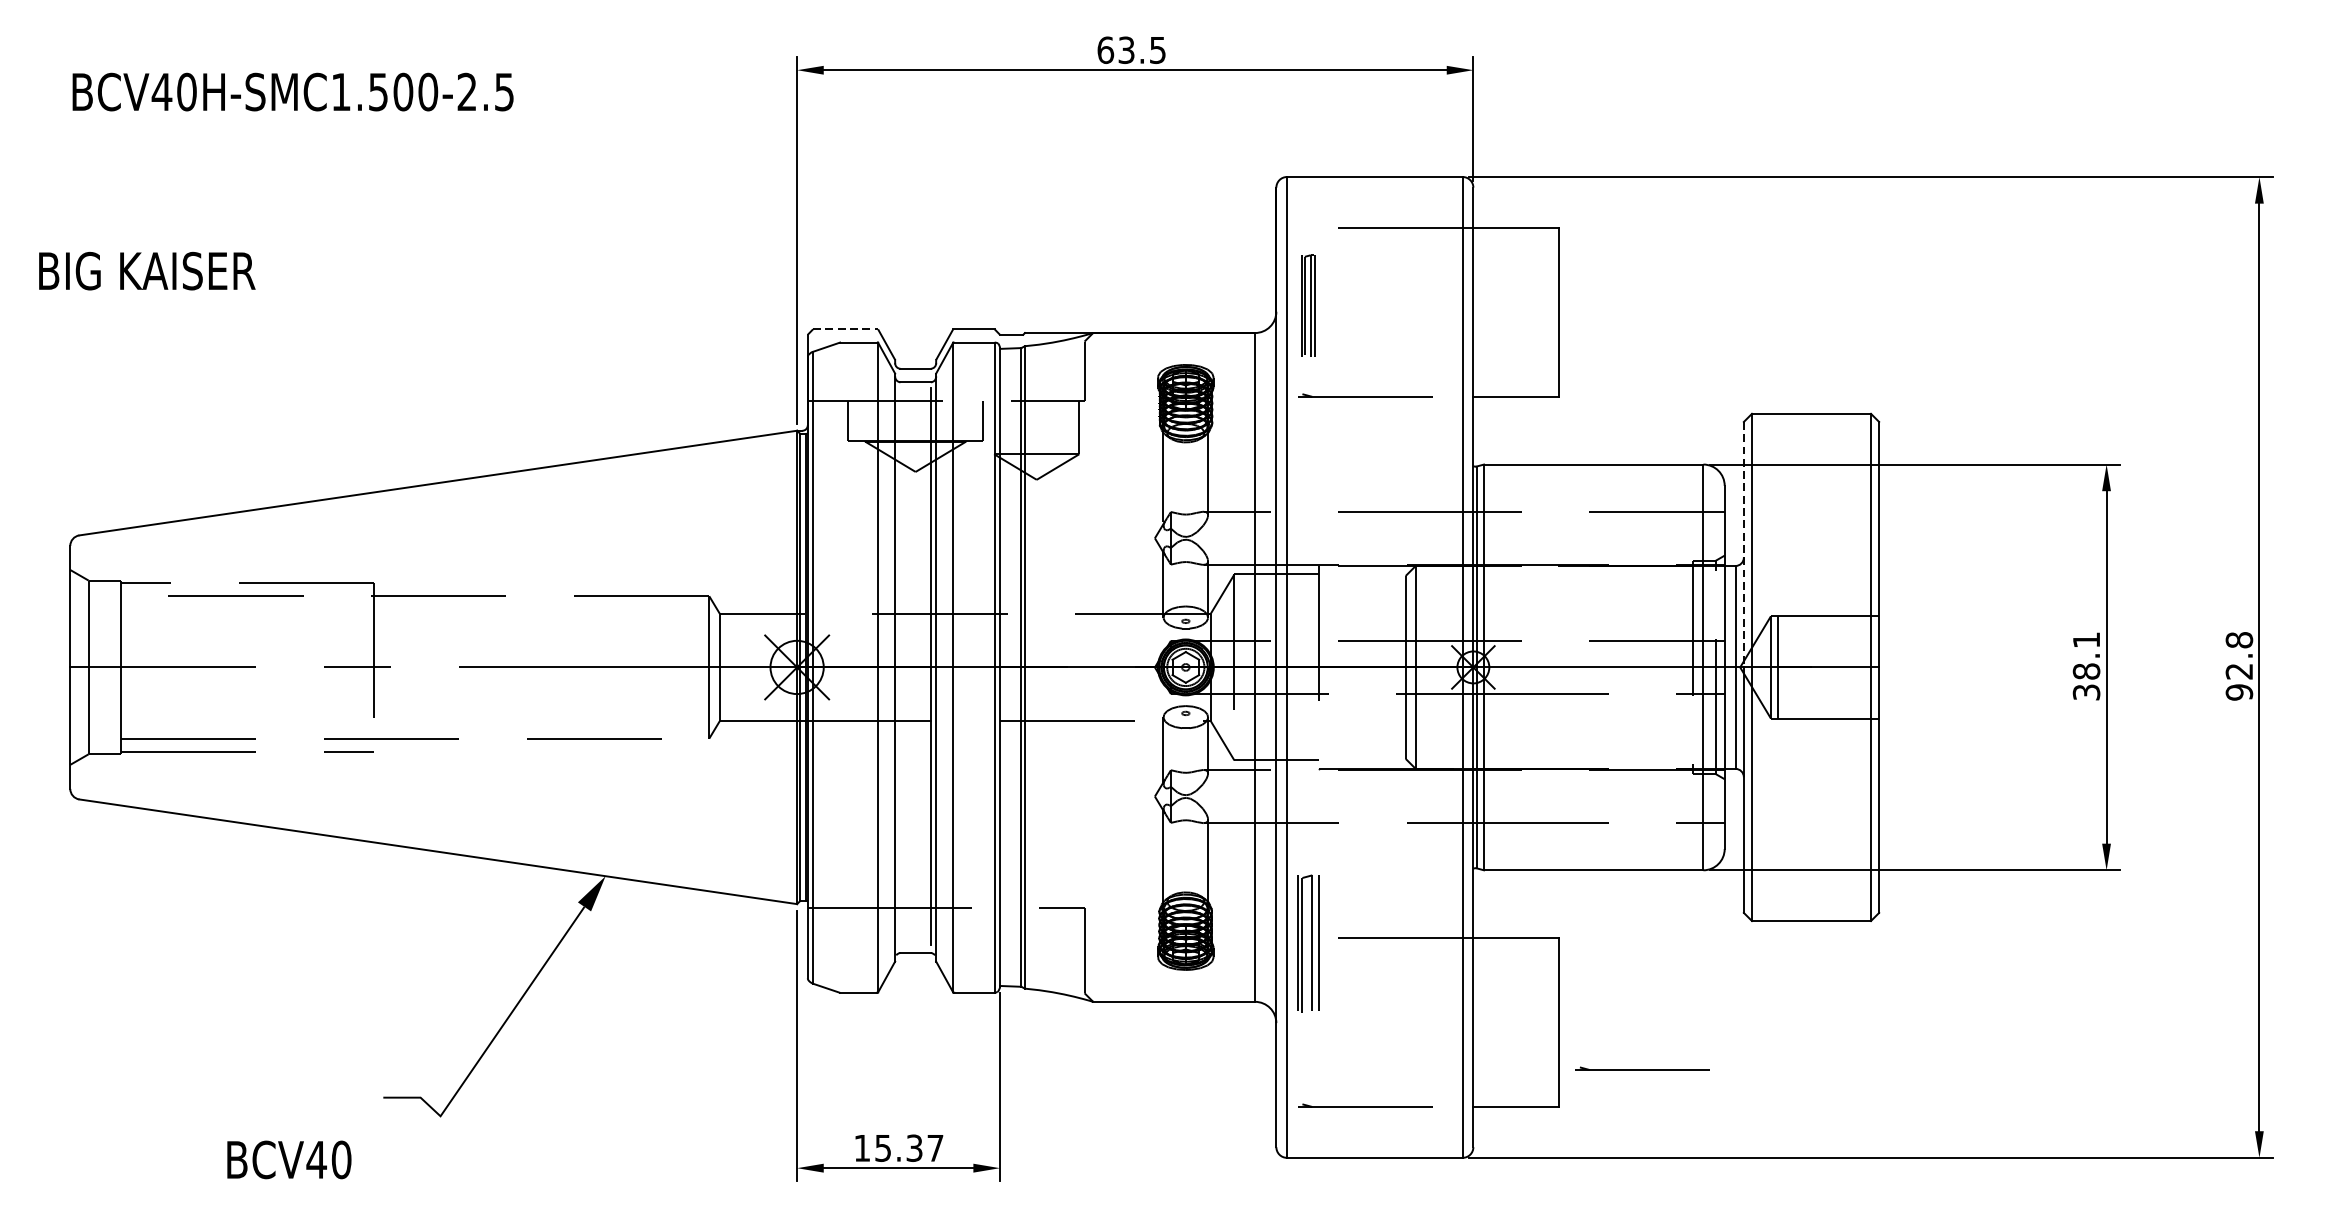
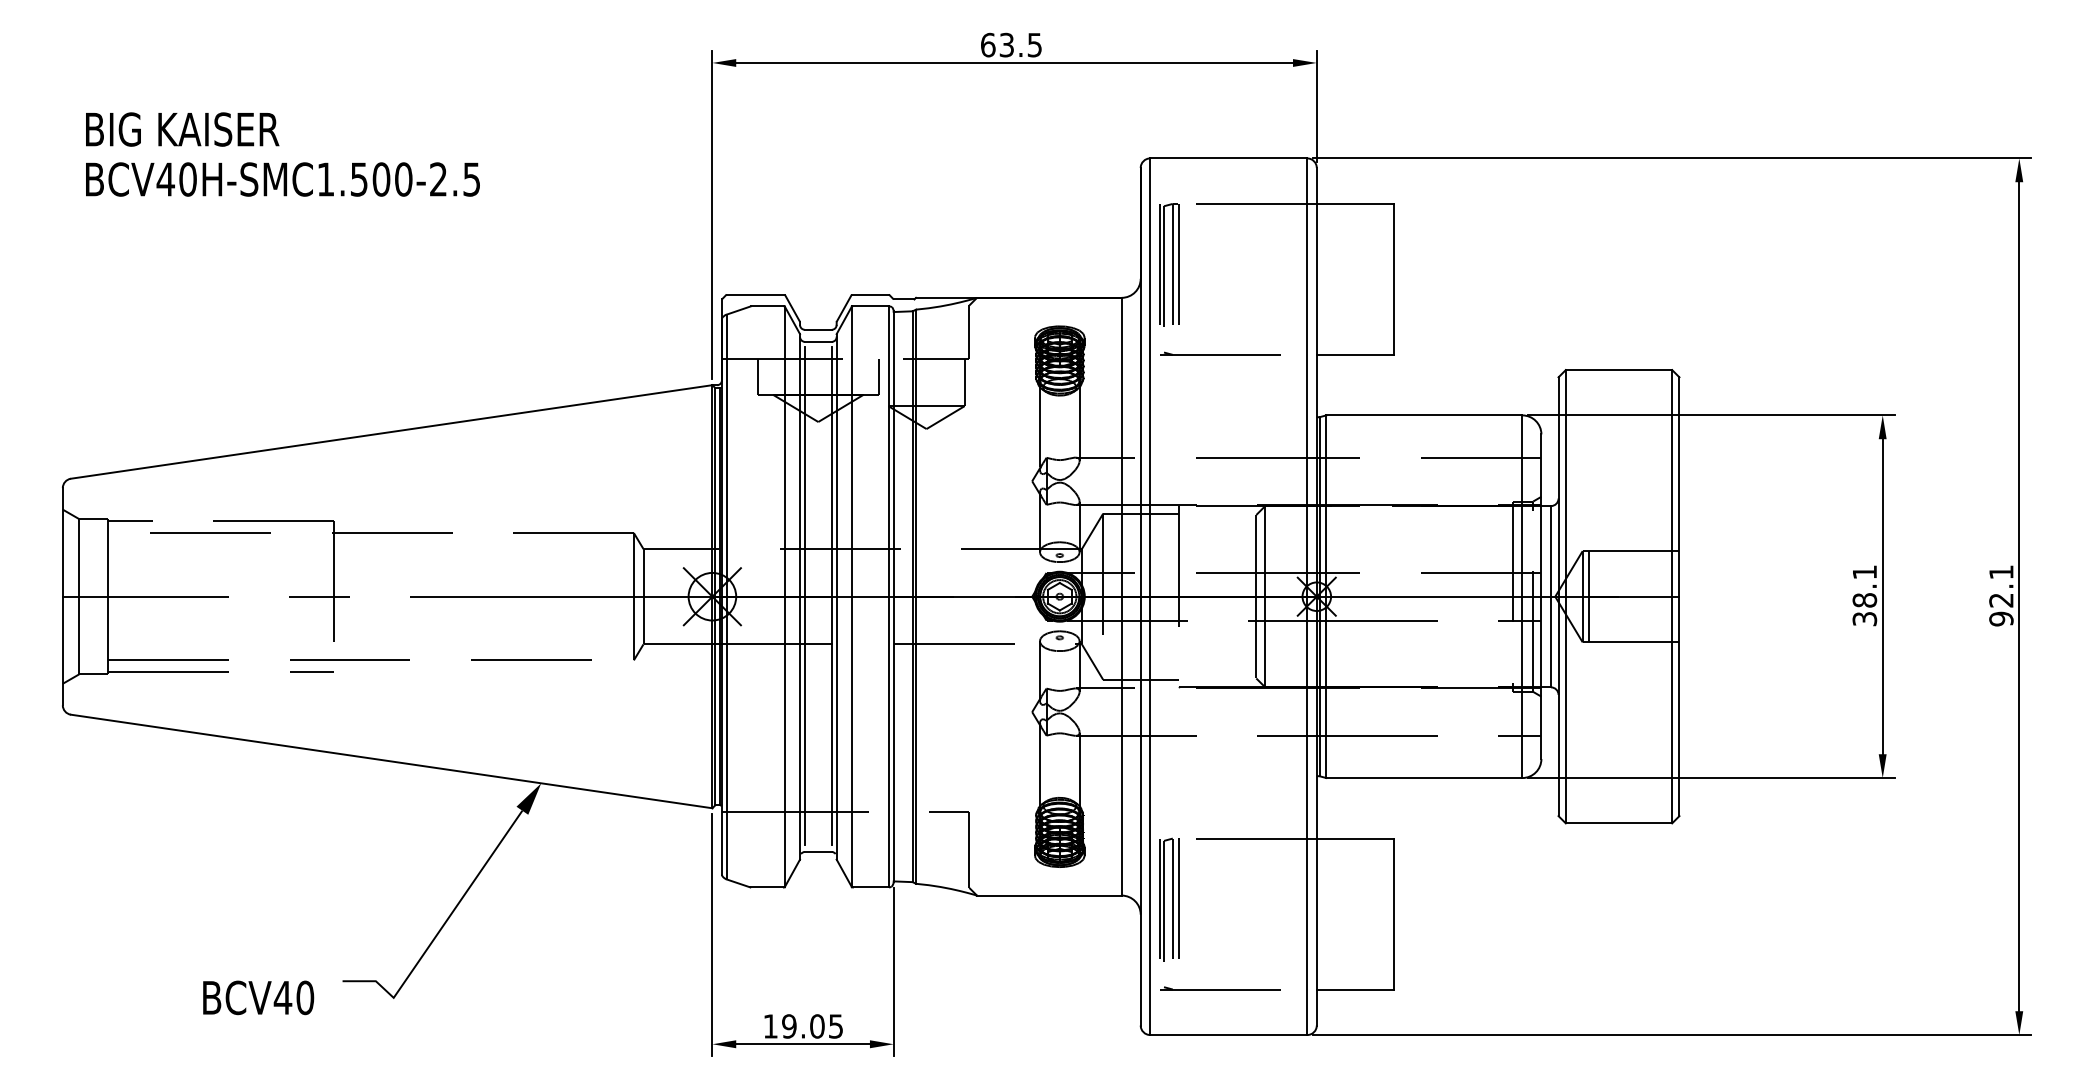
text: (292, 92) -> (282, 179), moved
text: (147, 271) -> (182, 129), moved
part: (1308, 295) -> (1169, 264), size x1.67
line: (846, 329) -> (756, 294), dashed -> solid
line: (1743, 545) -> (1558, 487), dashed -> solid
text: (2239, 640) -> (2001, 572), 92.8 -> 92.1
line: (900, 666) -> (804, 595), added
part: (1308, 943) -> (1169, 899), moved
part: (1643, 1068) -> (1468, 955), removed
text: (909, 1148) -> (812, 1026), 15.37 -> 19.05
text: (289, 1159) -> (258, 997), moved

